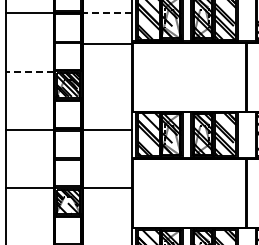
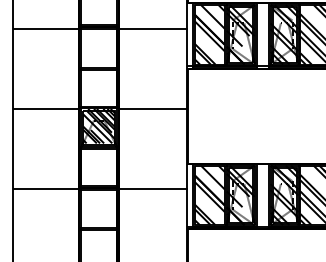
line: (107, 13) -> (153, 28), dashed -> solid
line: (107, 43) -> (153, 108), moved
line: (30, 71) -> (47, 108), dashed -> solid

